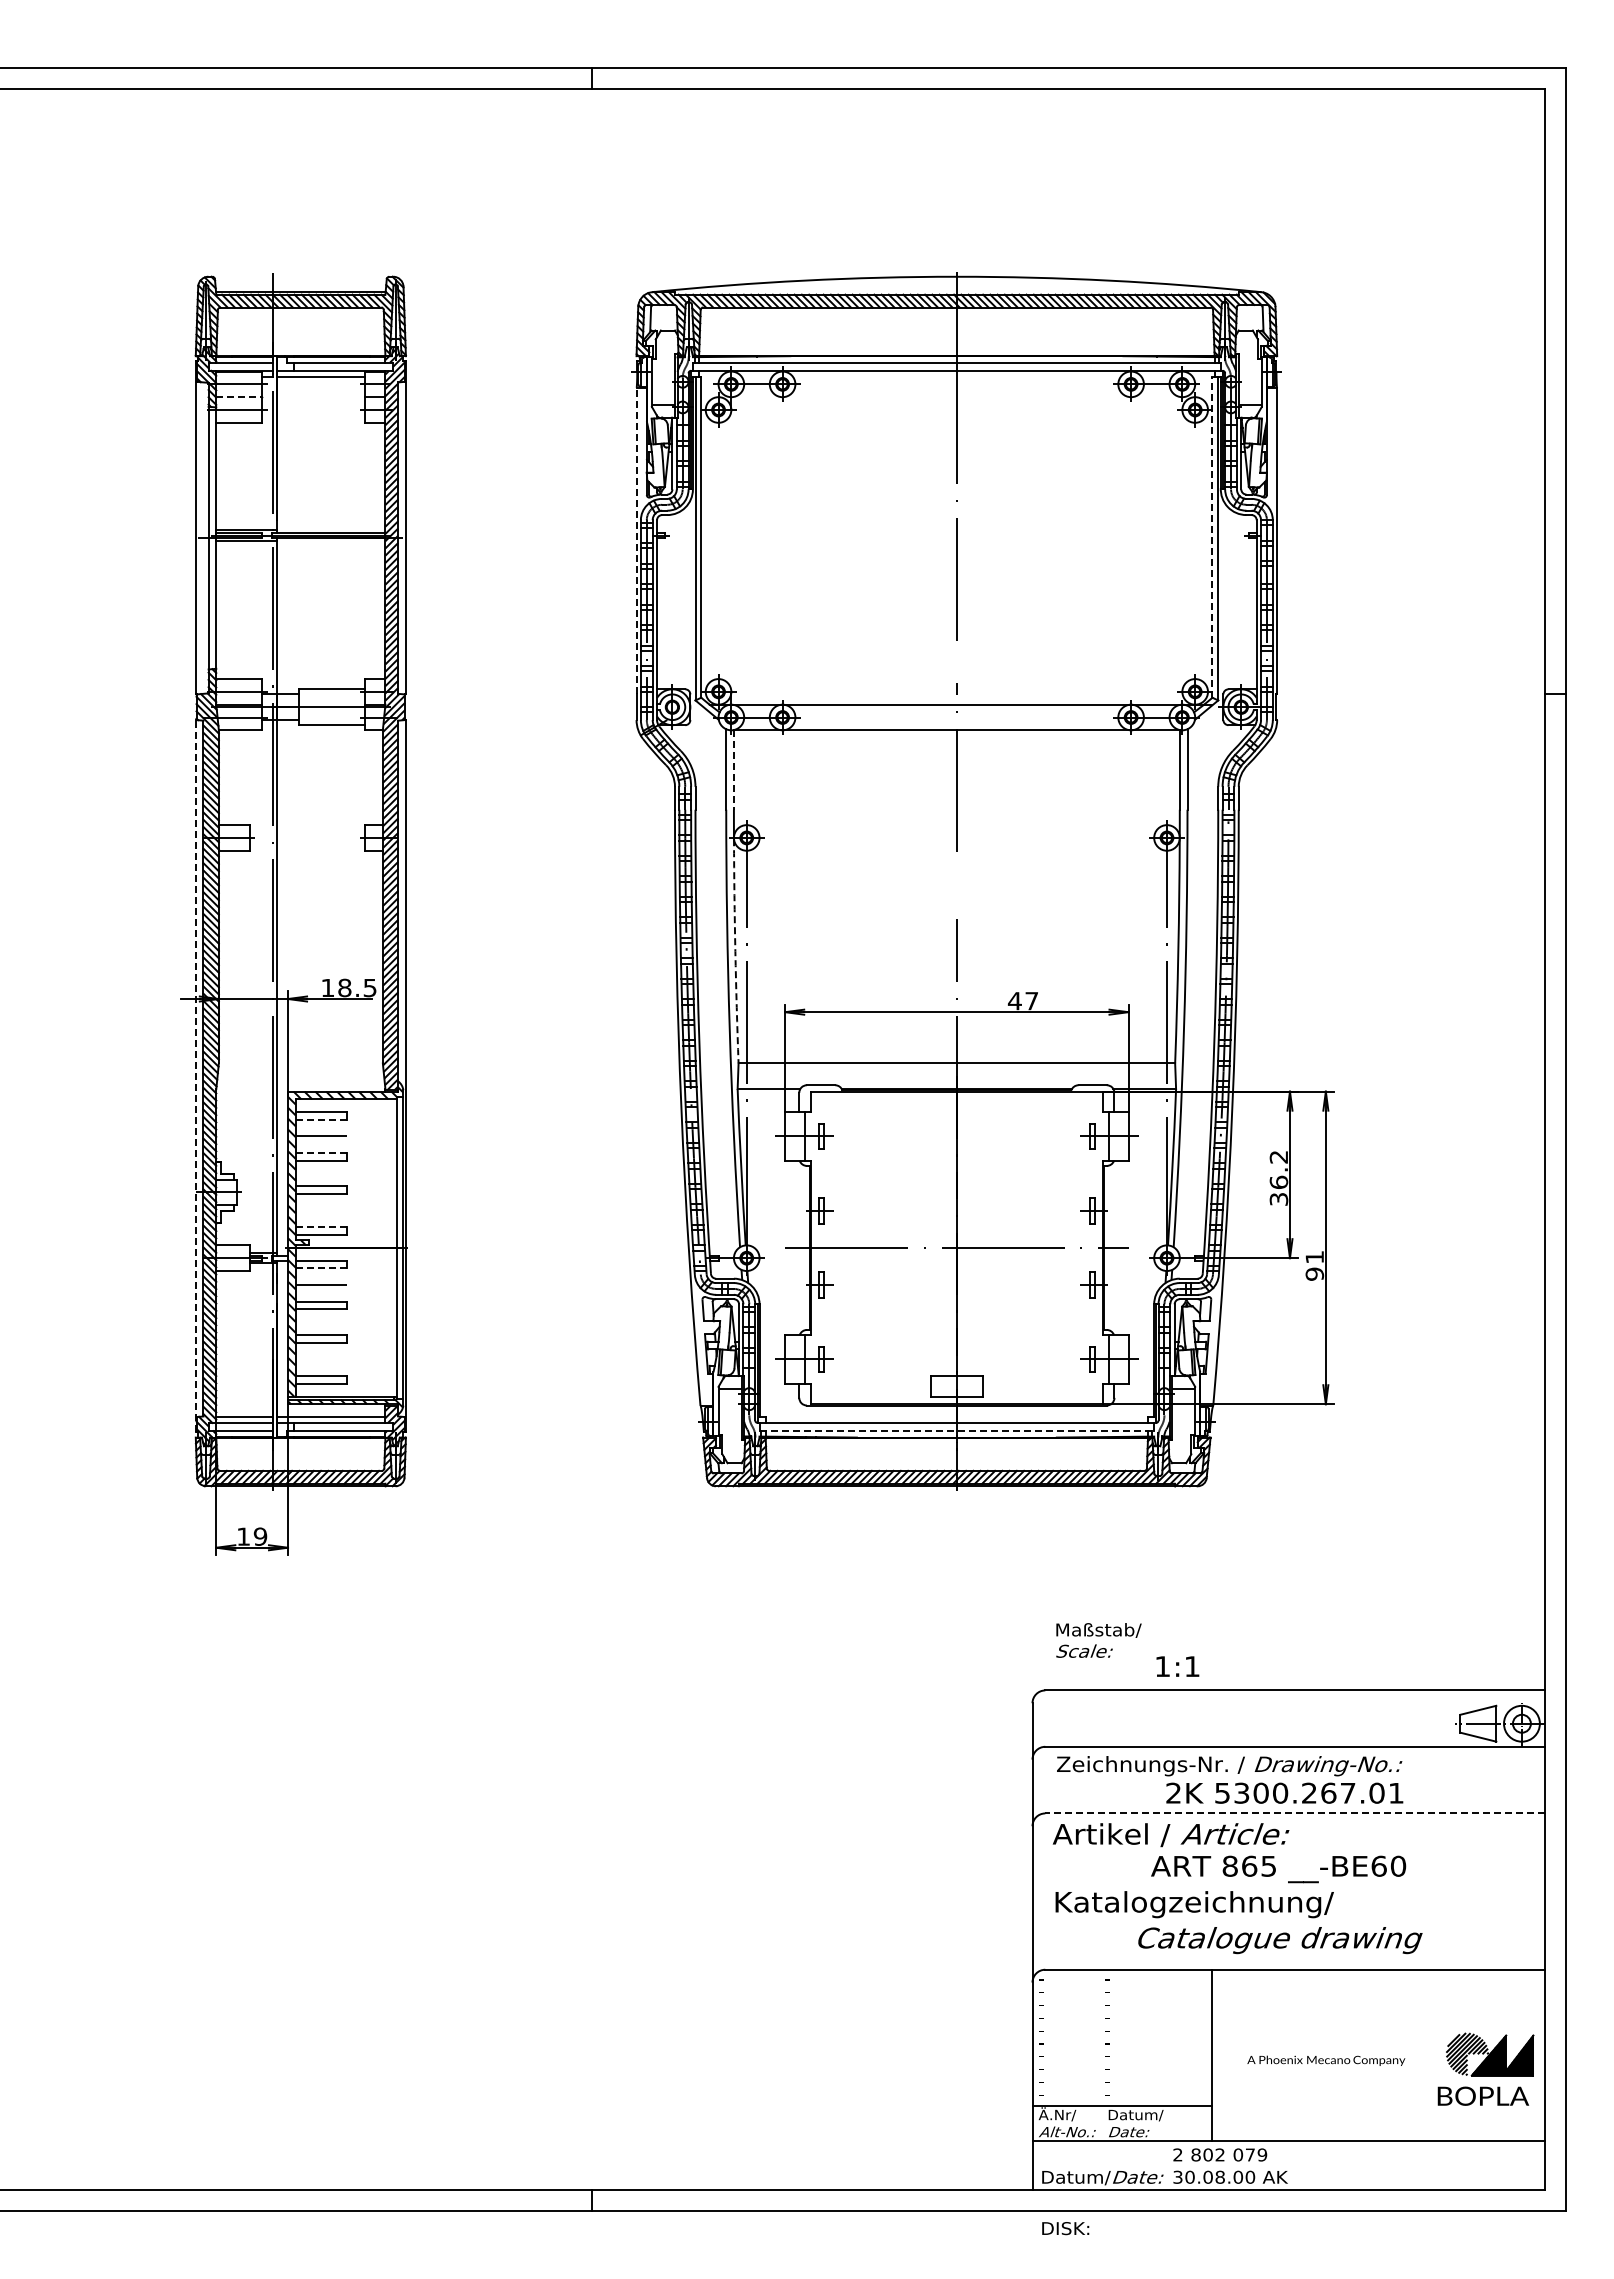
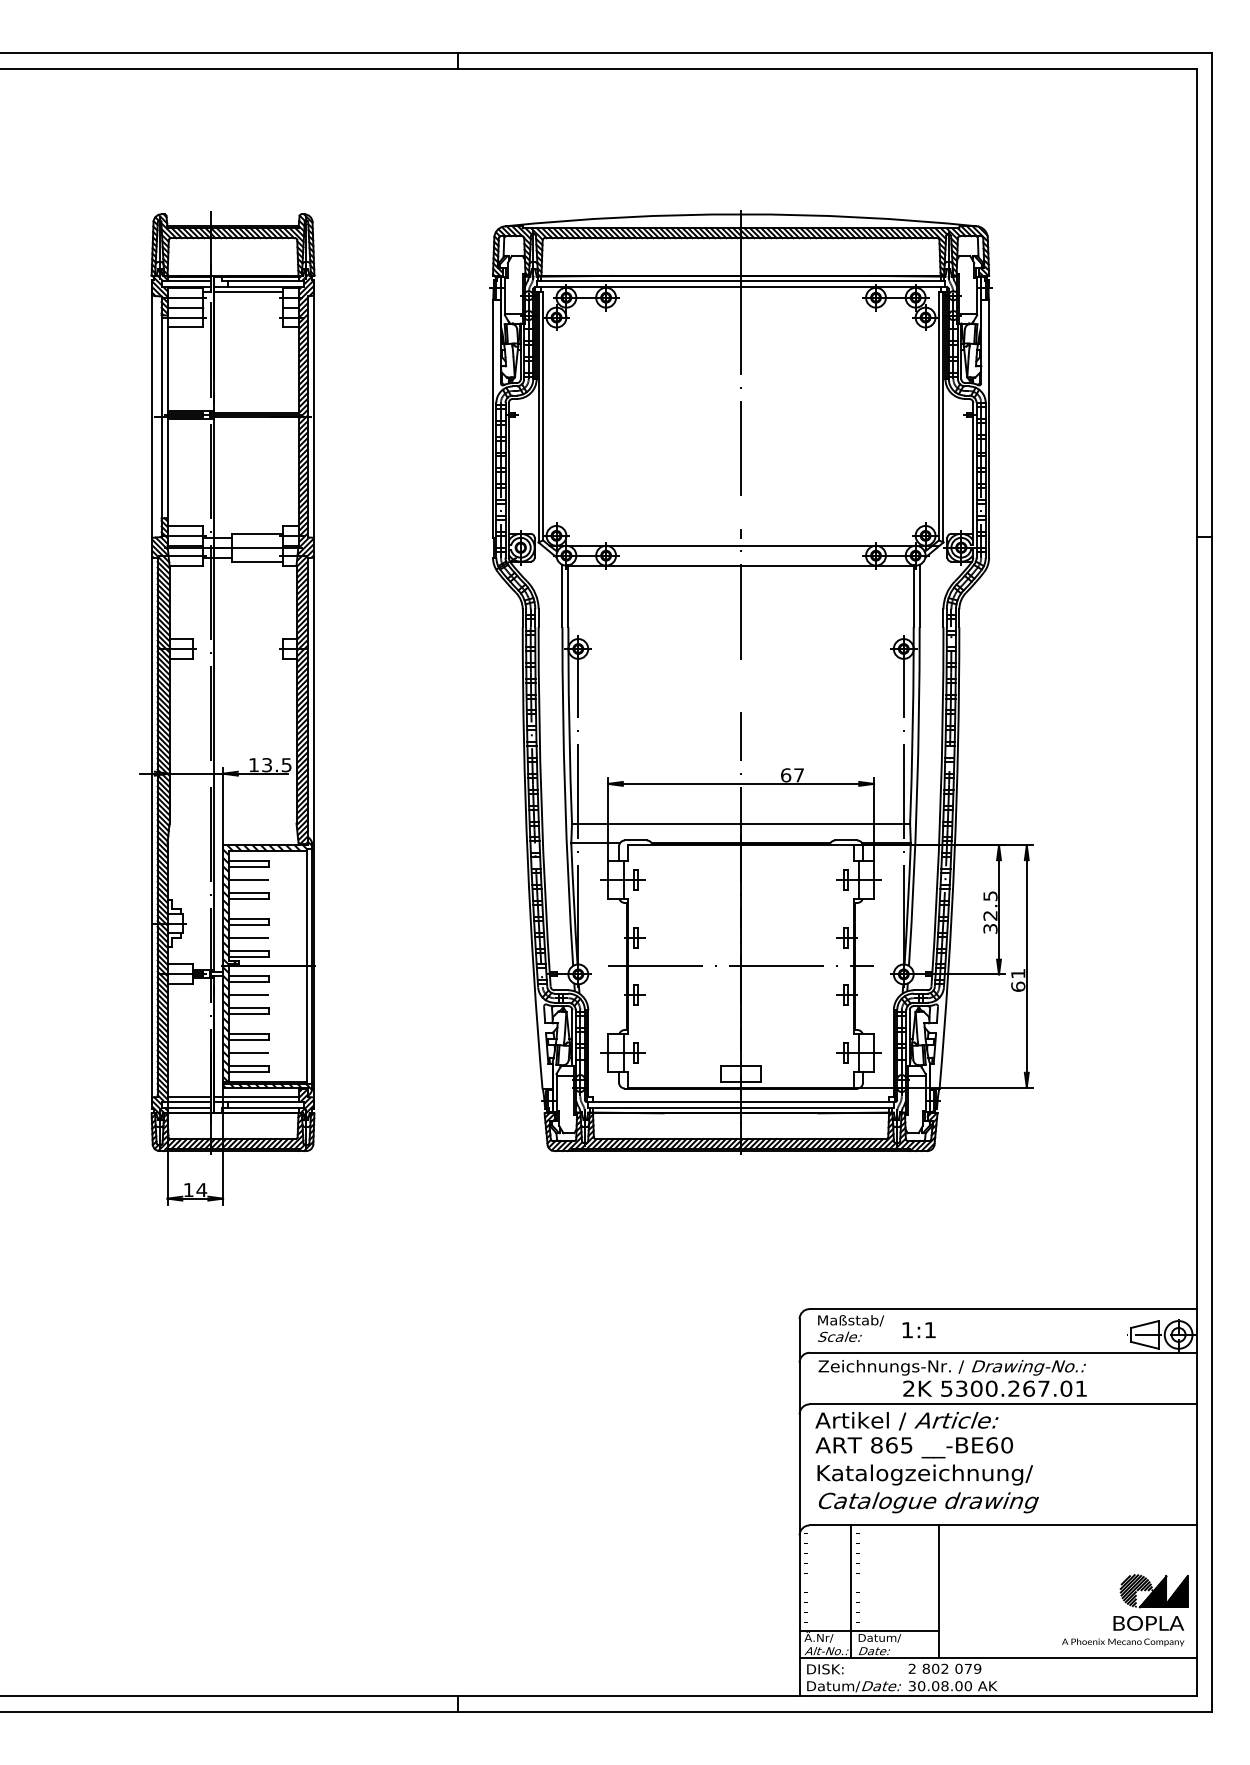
line: (239, 397) -> (185, 307), dashed -> solid
line: (1212, 536) -> (939, 415), dashed -> solid
line: (636, 540) -> (492, 418), dashed -> solid
line: (733, 769) -> (568, 595), dashed -> solid
arc: (735, 951) -> (569, 736), dashed -> solid
text: (344, 987) -> (266, 764), 18.5 -> 13.5
text: (1014, 1000) -> (785, 774), 47 -> 67
line: (195, 1075) -> (151, 832), dashed -> solid
line: (321, 1119) -> (249, 867), dashed -> solid
line: (321, 1153) -> (249, 893), dashed -> solid
text: (1278, 1169) -> (990, 905), 36.2 -> 32.5
line: (320, 1210) -> (248, 937), added
line: (321, 1227) -> (249, 950), dashed -> solid
line: (321, 1268) -> (249, 982), dashed -> solid
text: (1314, 1273) -> (1018, 986), 91 -> 61
line: (320, 1359) -> (248, 1052), added
line: (957, 1431) -> (741, 1108), dashed -> solid
text: (260, 1536) -> (201, 1189), 19 -> 14
text: (1098, 1640) -> (850, 1328), moved
text: (1177, 1666) -> (918, 1330), moved
line: (1295, 1813) -> (1003, 1404), dashed -> solid
text: (1278, 1869) -> (914, 1447), moved
text: (1280, 1940) -> (928, 1502), moved
line: (1099, 2055) -> (851, 1591), added
text: (1326, 2060) -> (1123, 1642), moved
text: (1065, 2228) -> (825, 1669), moved

